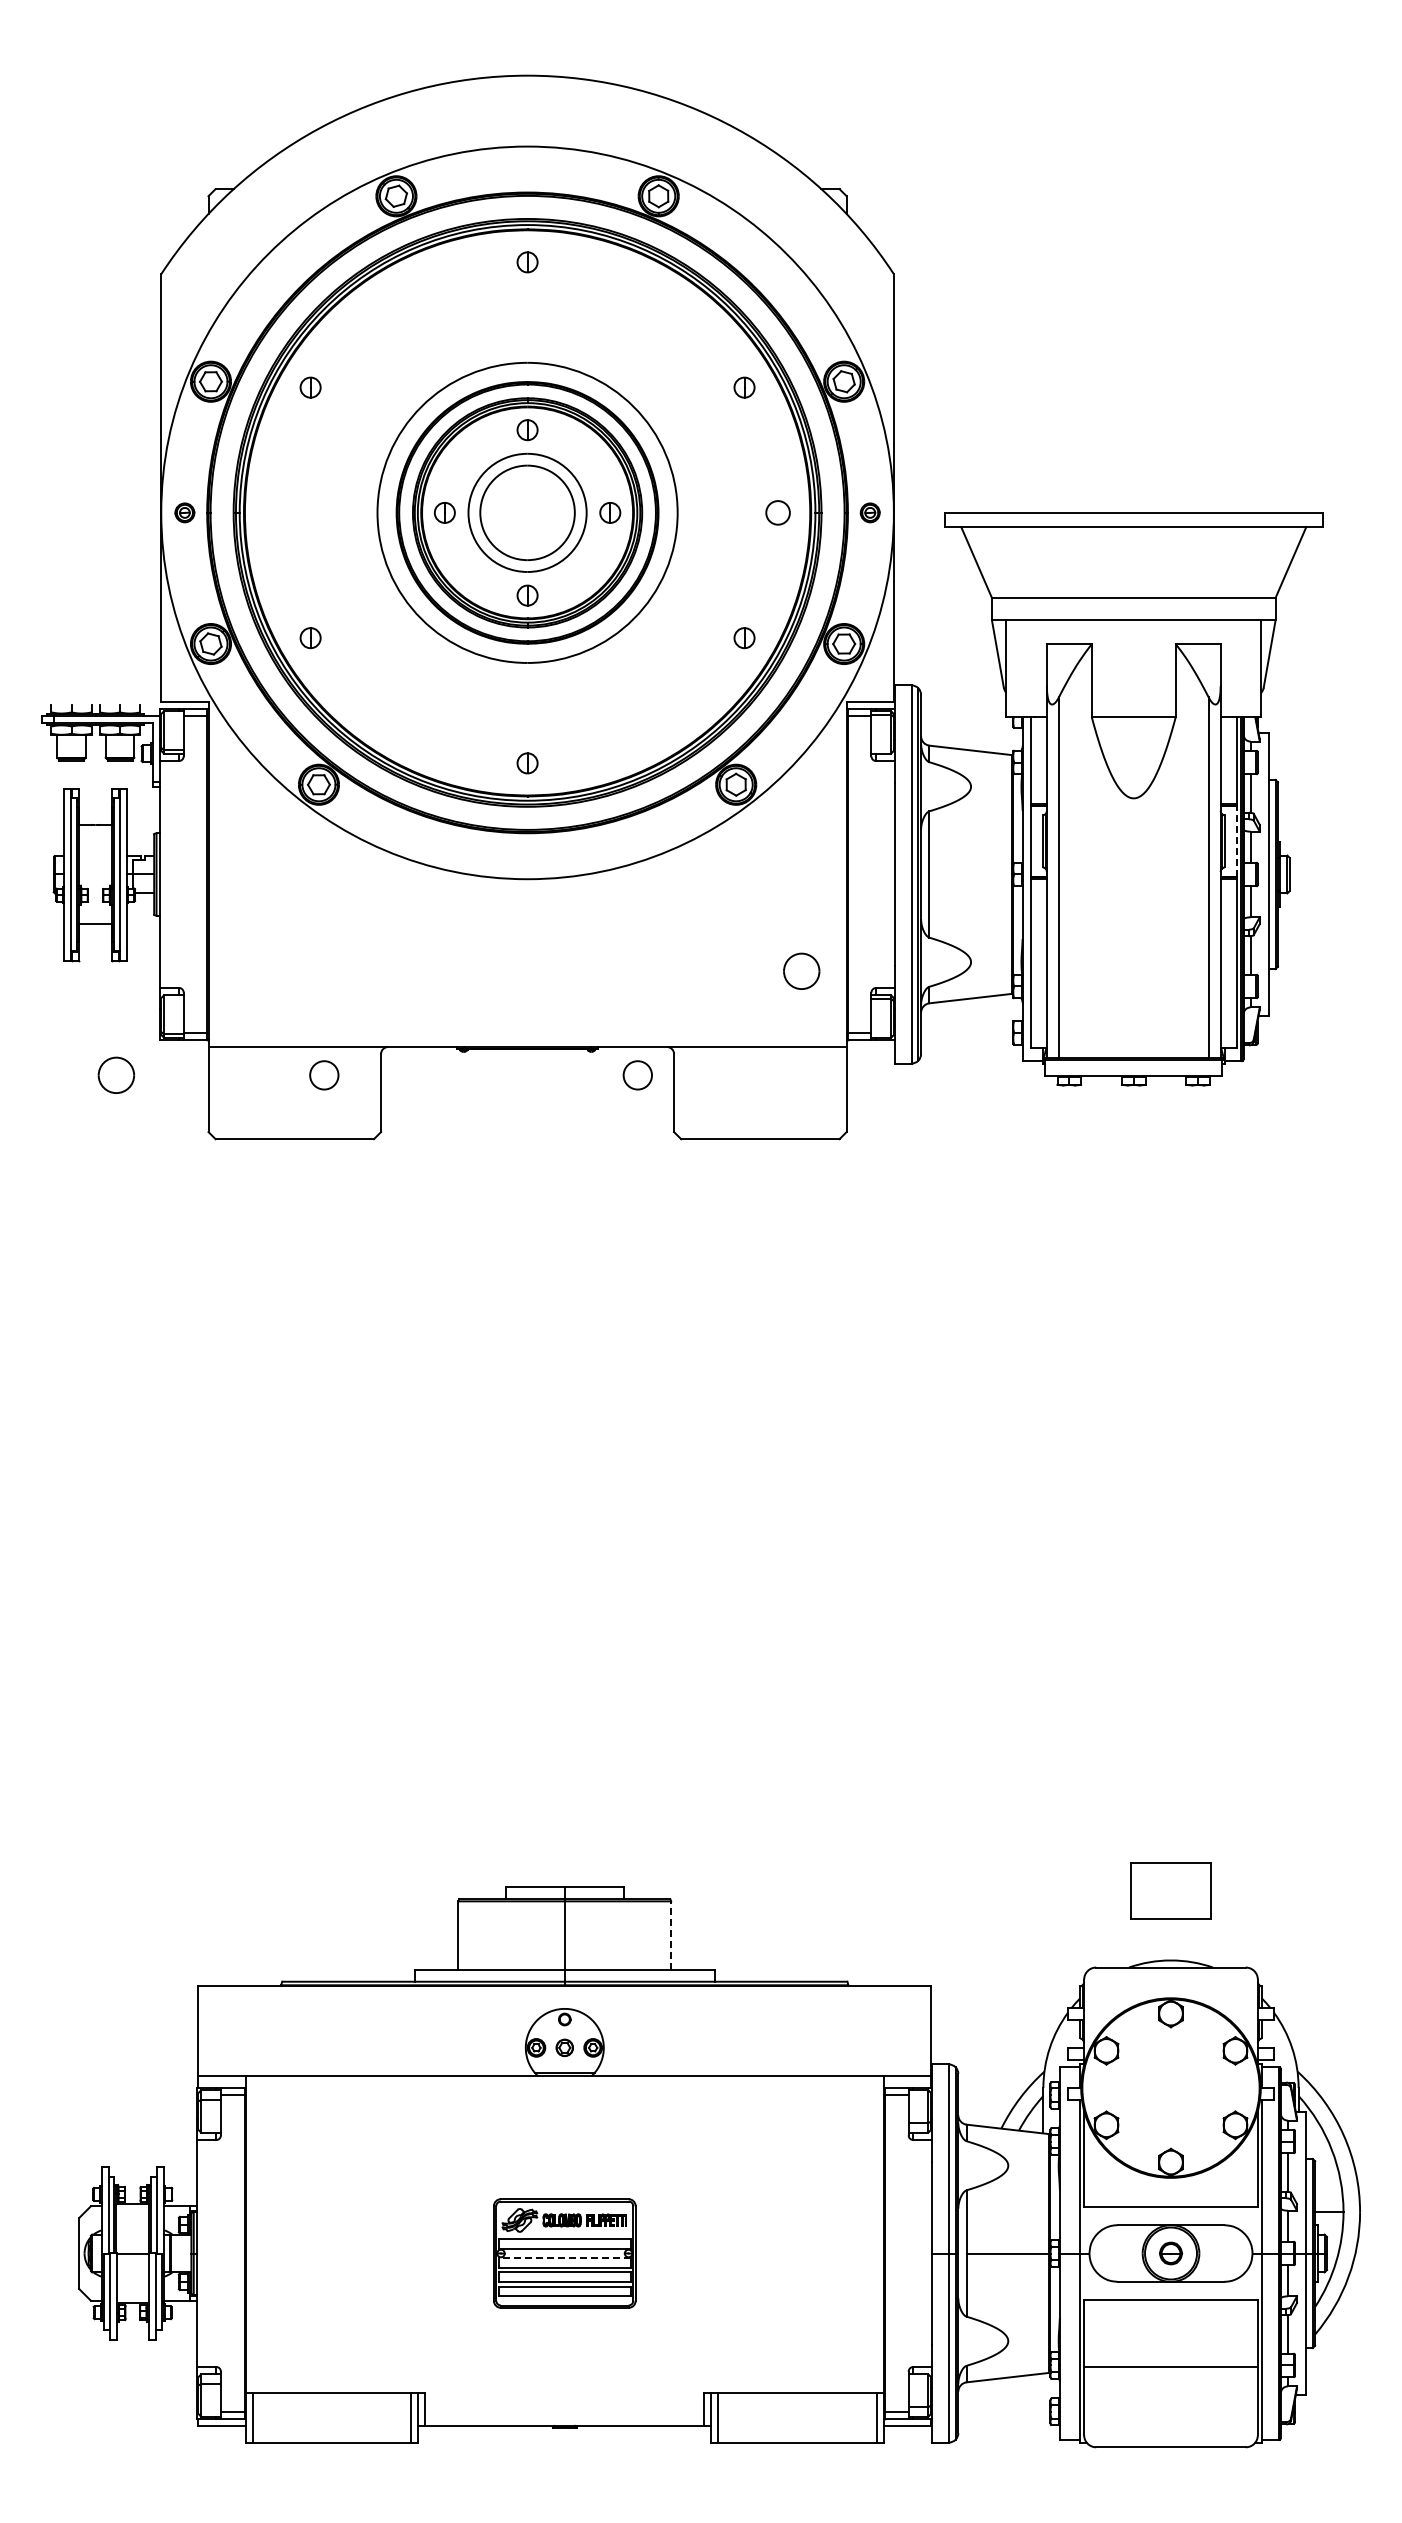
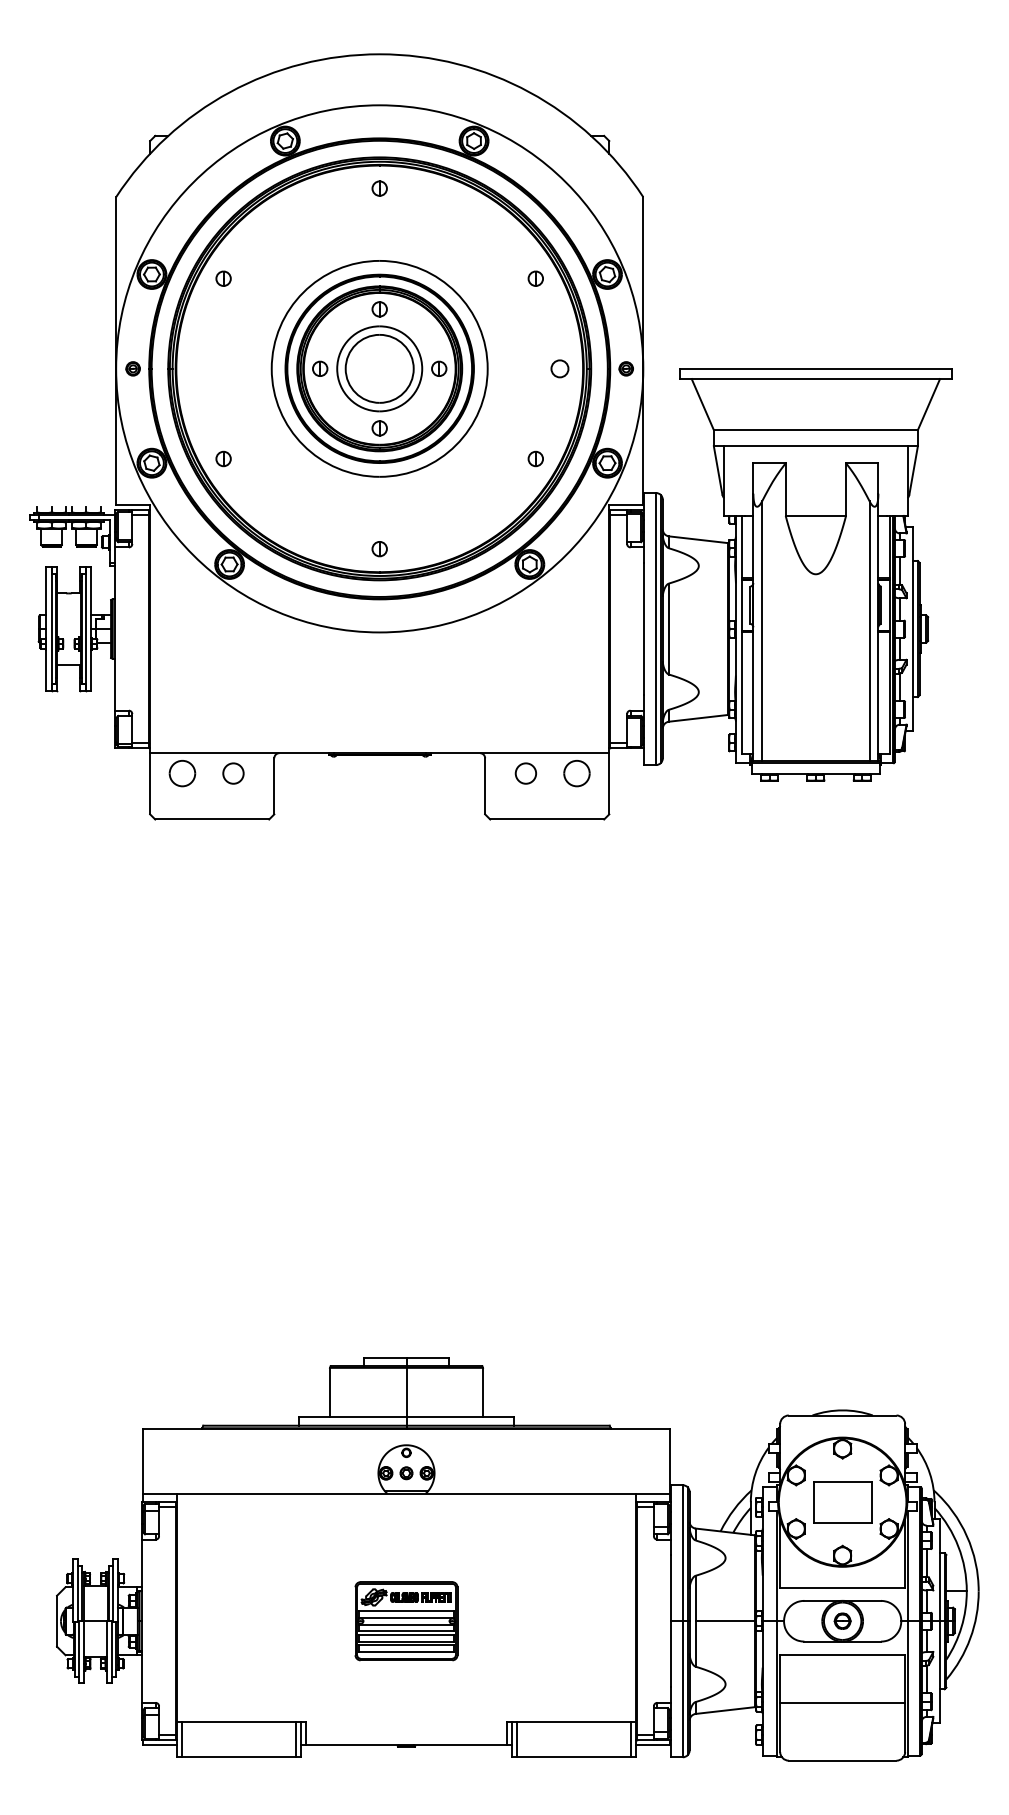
line: (1236, 840) -> (889, 604), dashed -> solid
part: (801, 970) -> (576, 772), moved
part: (115, 1074) -> (181, 772), moved
circle: (637, 1075) -> (525, 773), moved
part: (1170, 1890) -> (842, 1501), moved
line: (671, 1935) -> (483, 1392), dashed -> solid
line: (564, 2258) -> (406, 1624), dashed -> solid

